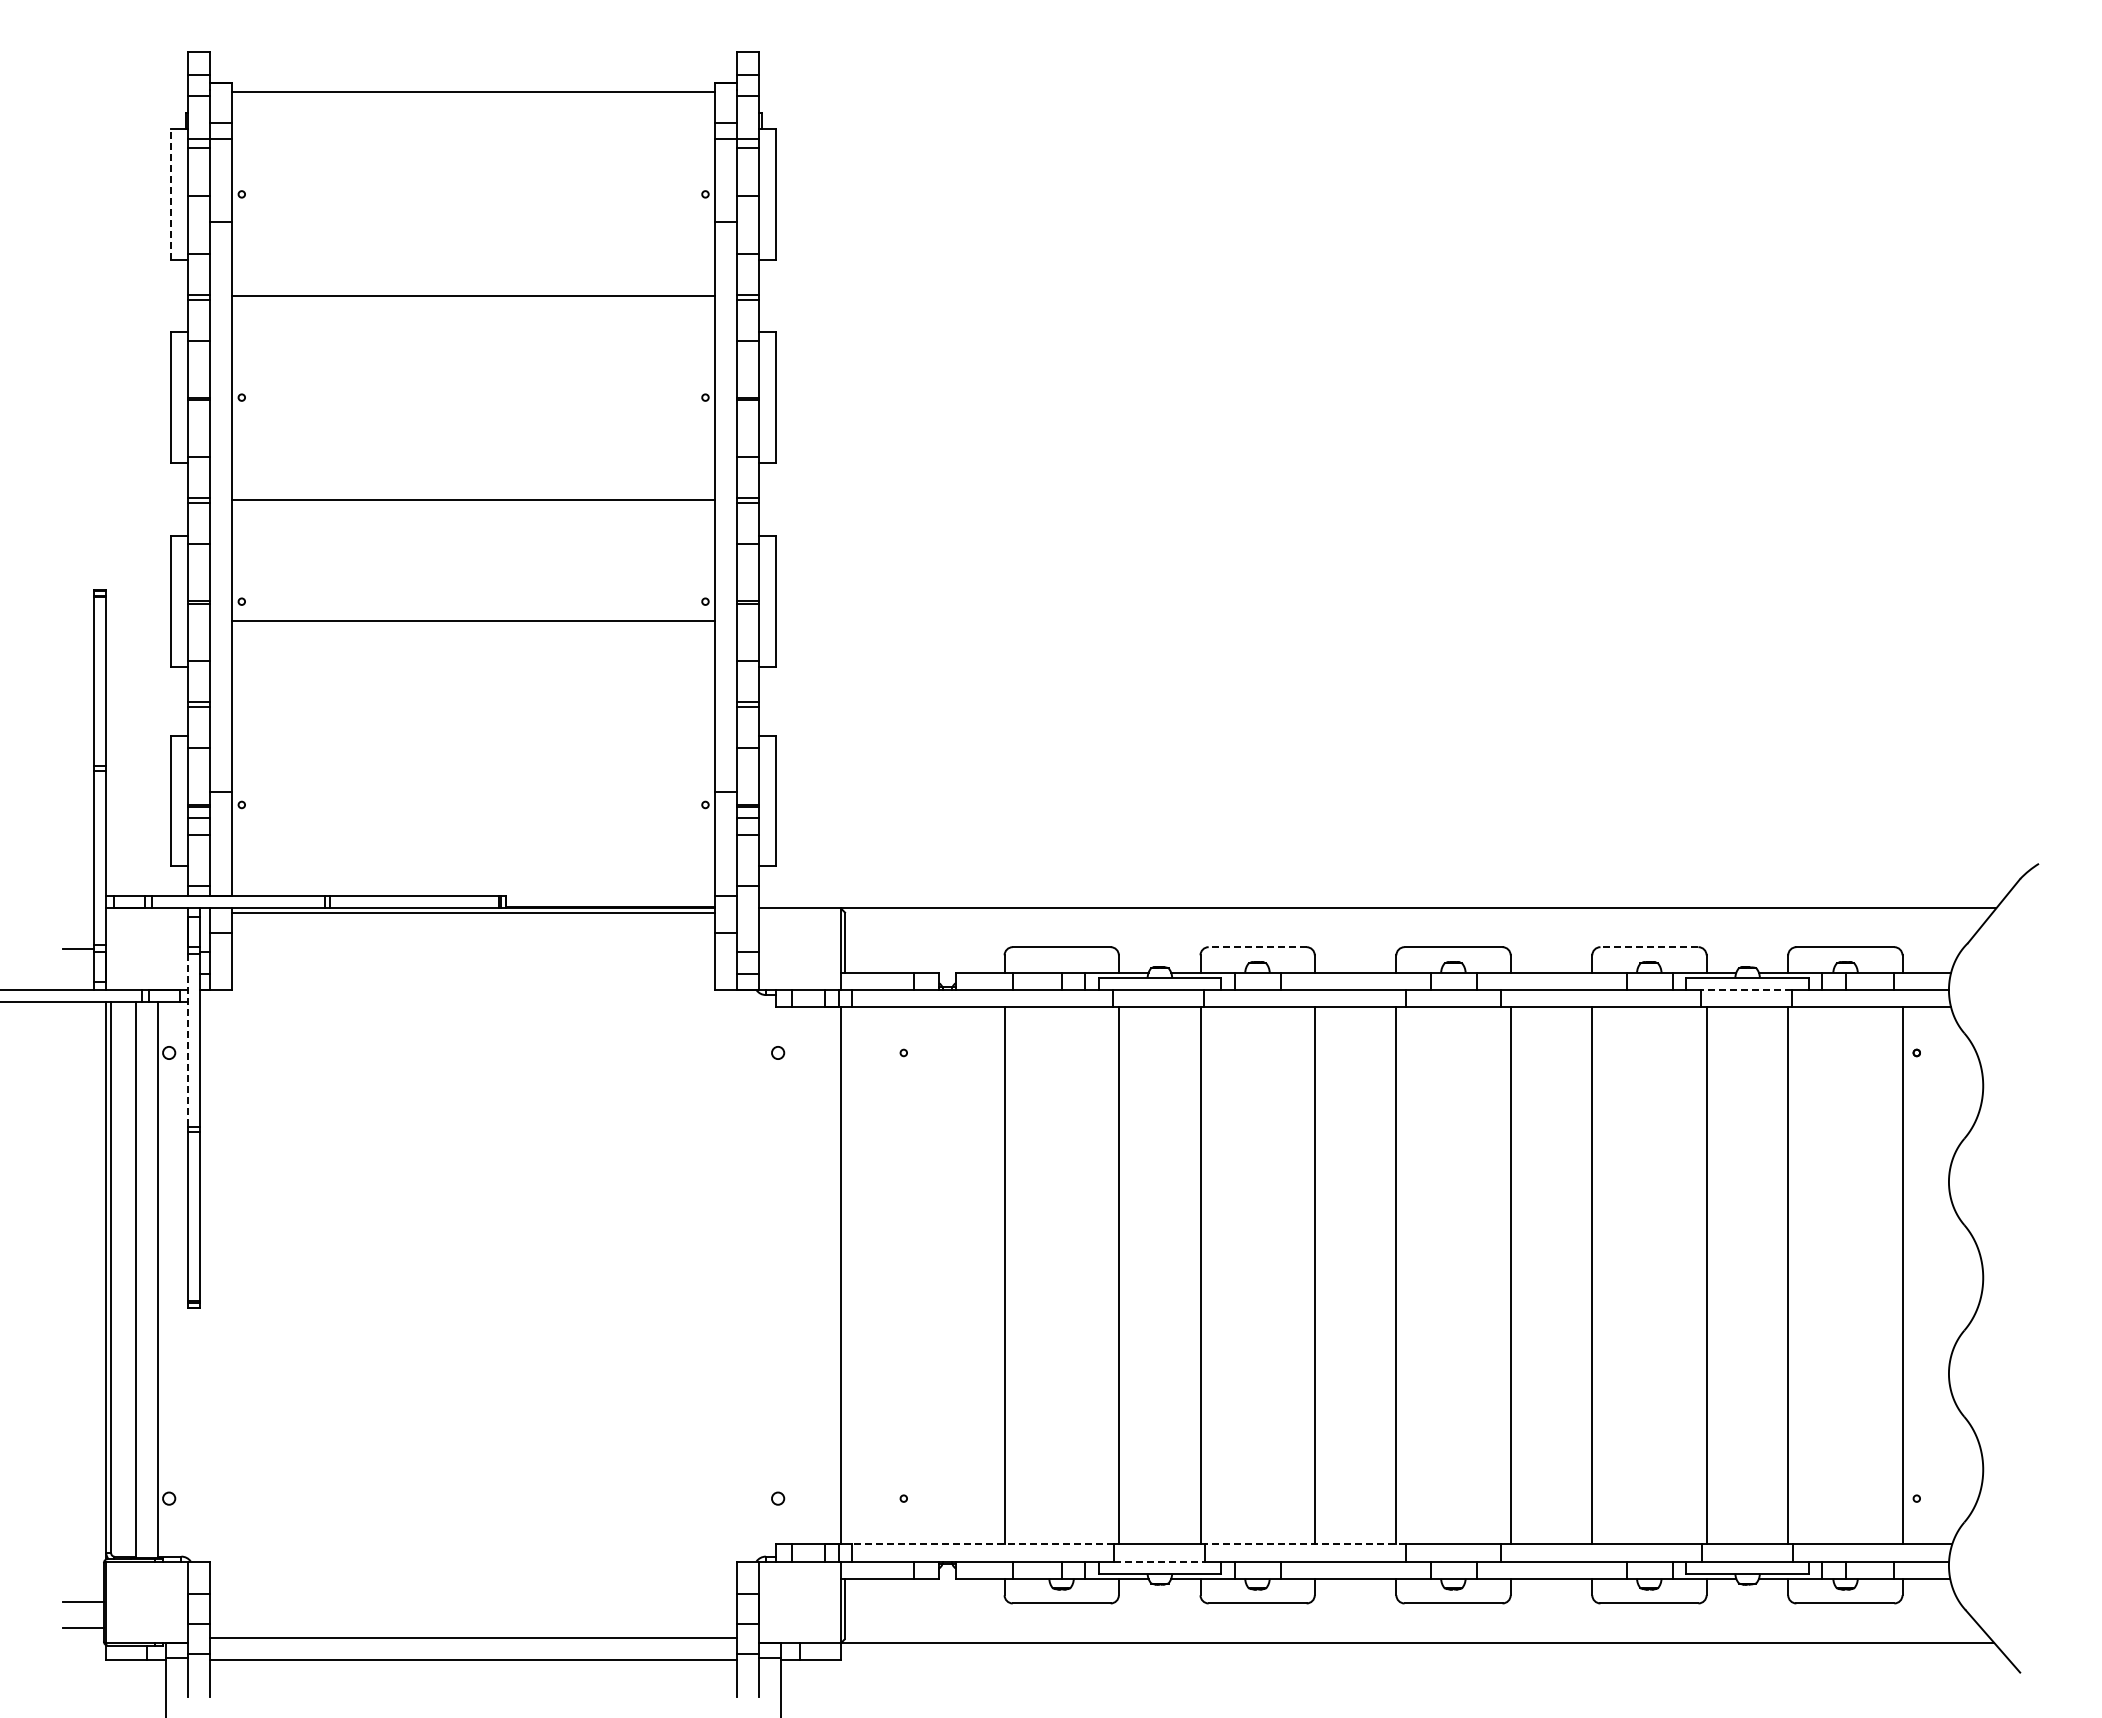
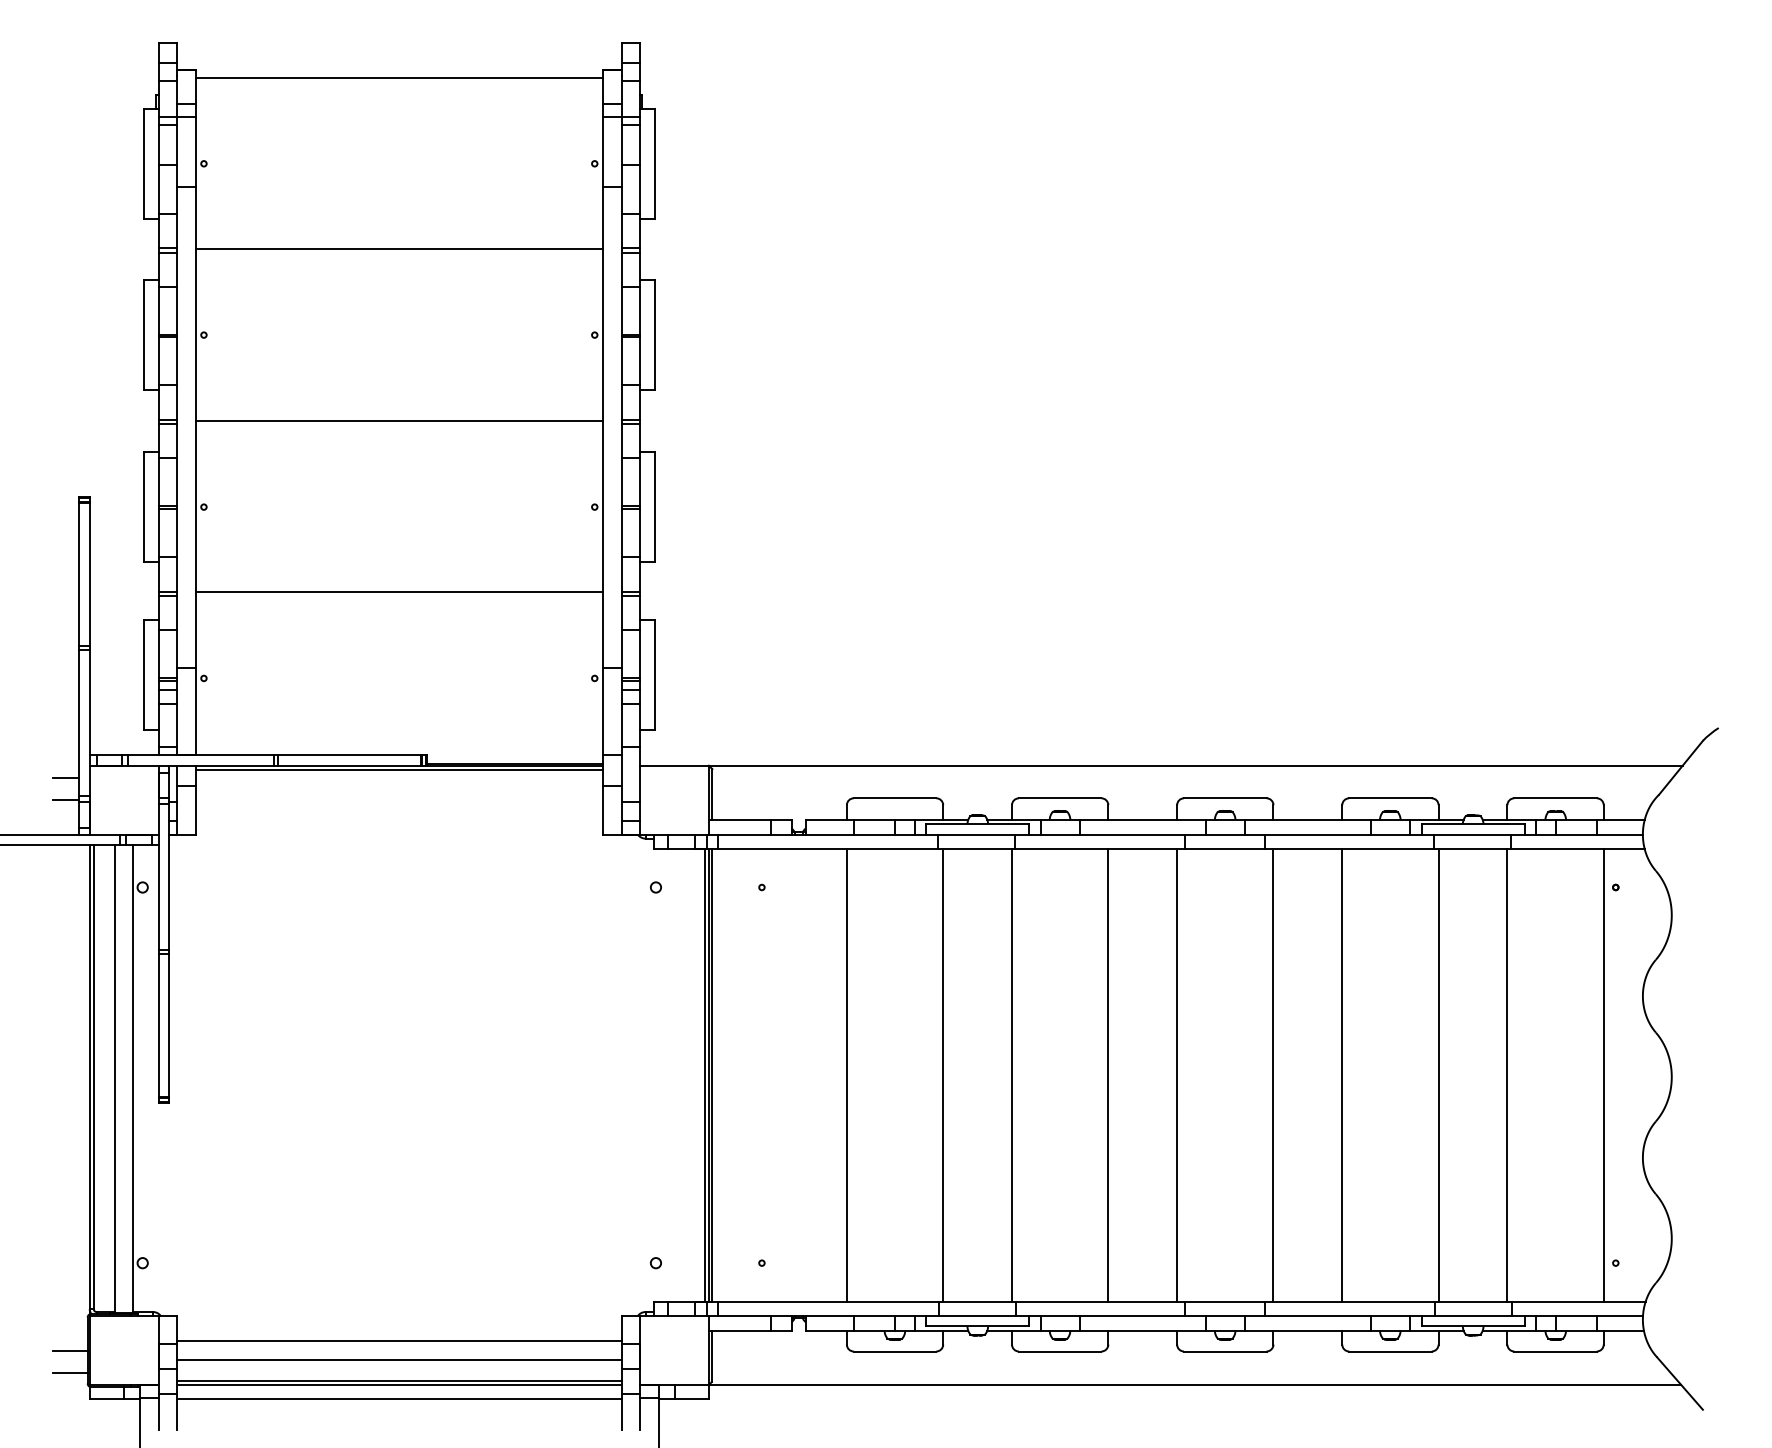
line: (170, 193) -> (143, 163), dashed -> solid
line: (473, 620) -> (399, 592), moved
line: (78, 923) -> (66, 778), added
line: (1257, 947) -> (1060, 798), dashed -> solid
line: (1649, 947) -> (1390, 798), dashed -> solid
line: (1746, 990) -> (1472, 834), dashed -> solid
line: (187, 1040) -> (158, 876), dashed -> solid
line: (836, 1275) -> (705, 1075), added
line: (845, 1275) -> (712, 1075), added
line: (982, 1544) -> (828, 1301), dashed -> solid
line: (1305, 1544) -> (1100, 1301), dashed -> solid
line: (1159, 1561) -> (977, 1316), dashed -> solid
line: (473, 1591) -> (399, 1341), added
line: (473, 1613) -> (399, 1359), added
line: (473, 1643) -> (399, 1385), added

